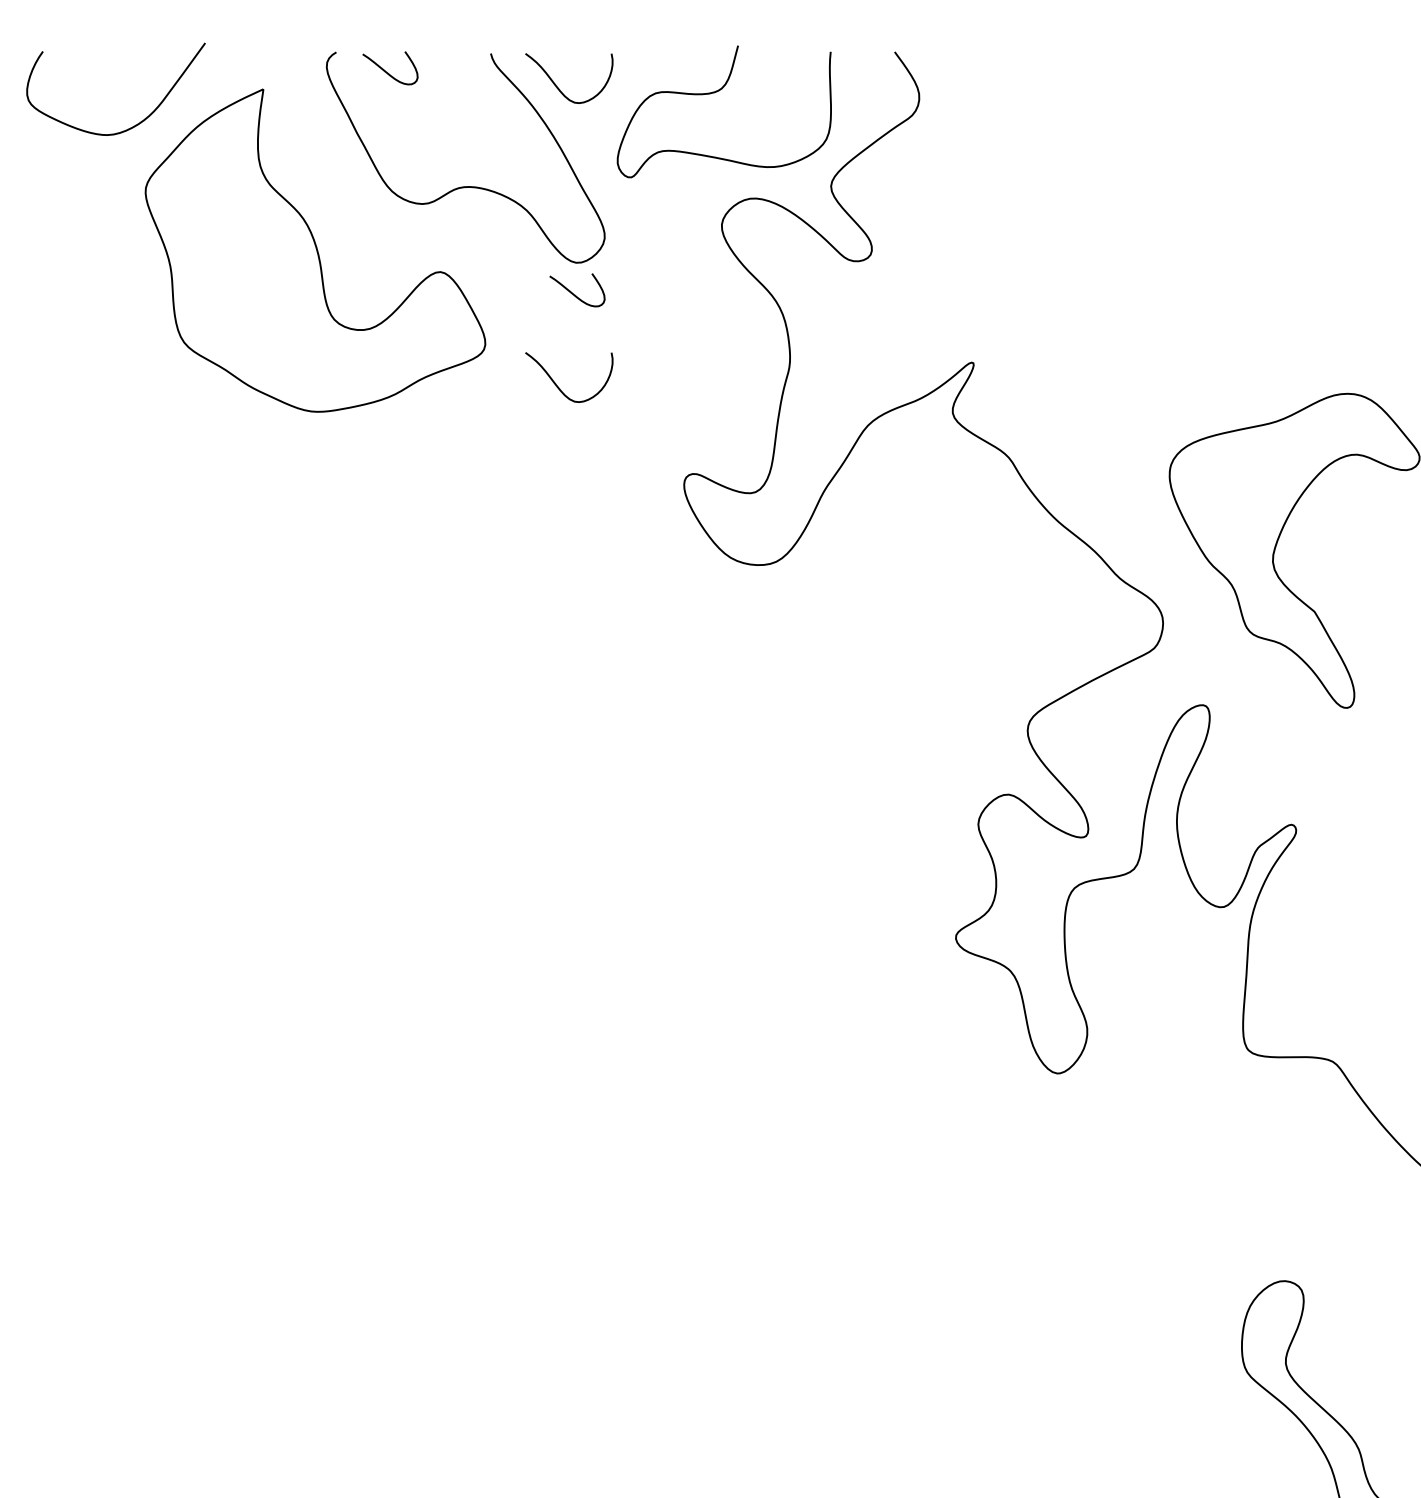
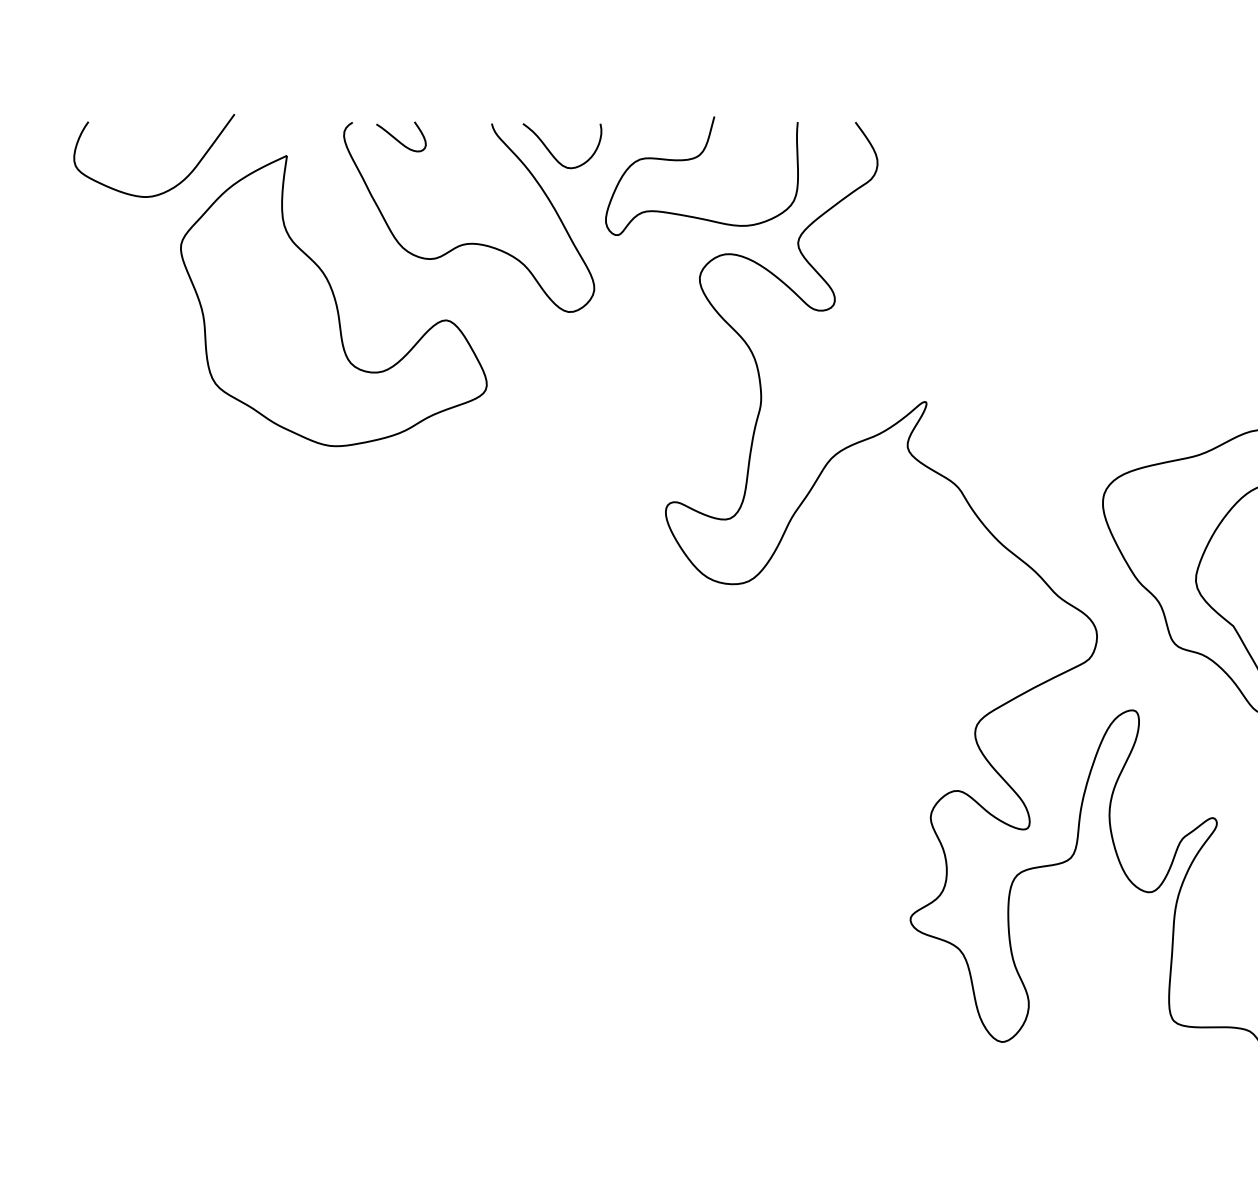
curve: (575, 294) -> (567, 340), removed
curve: (559, 387) -> (553, 424), removed

